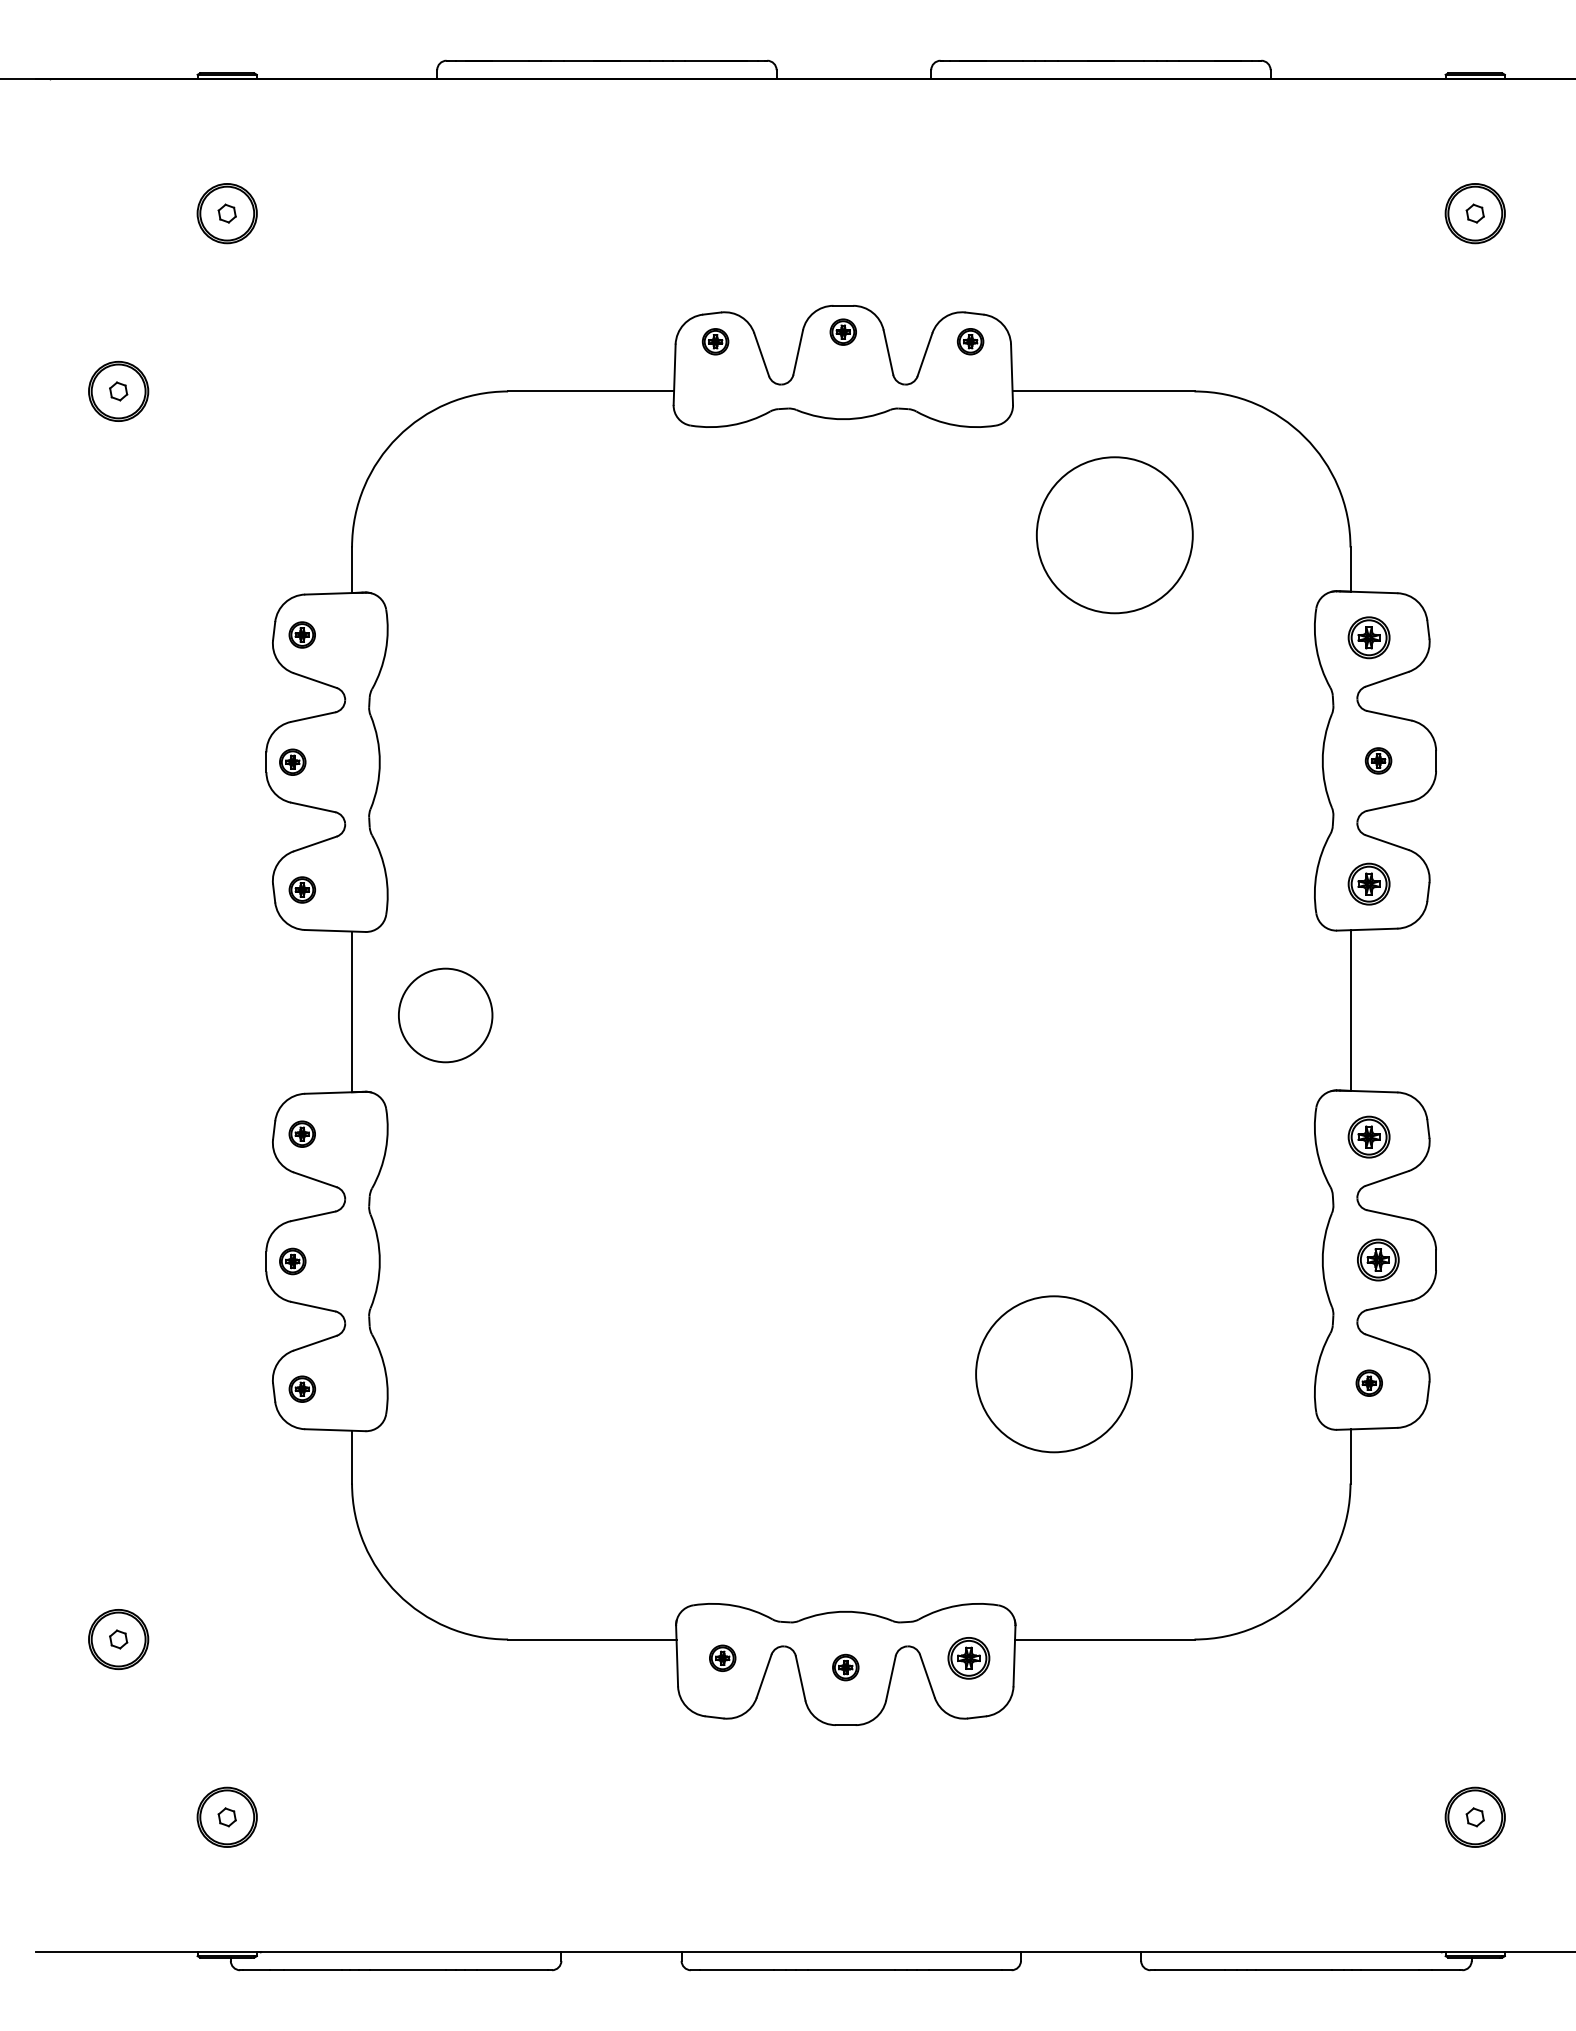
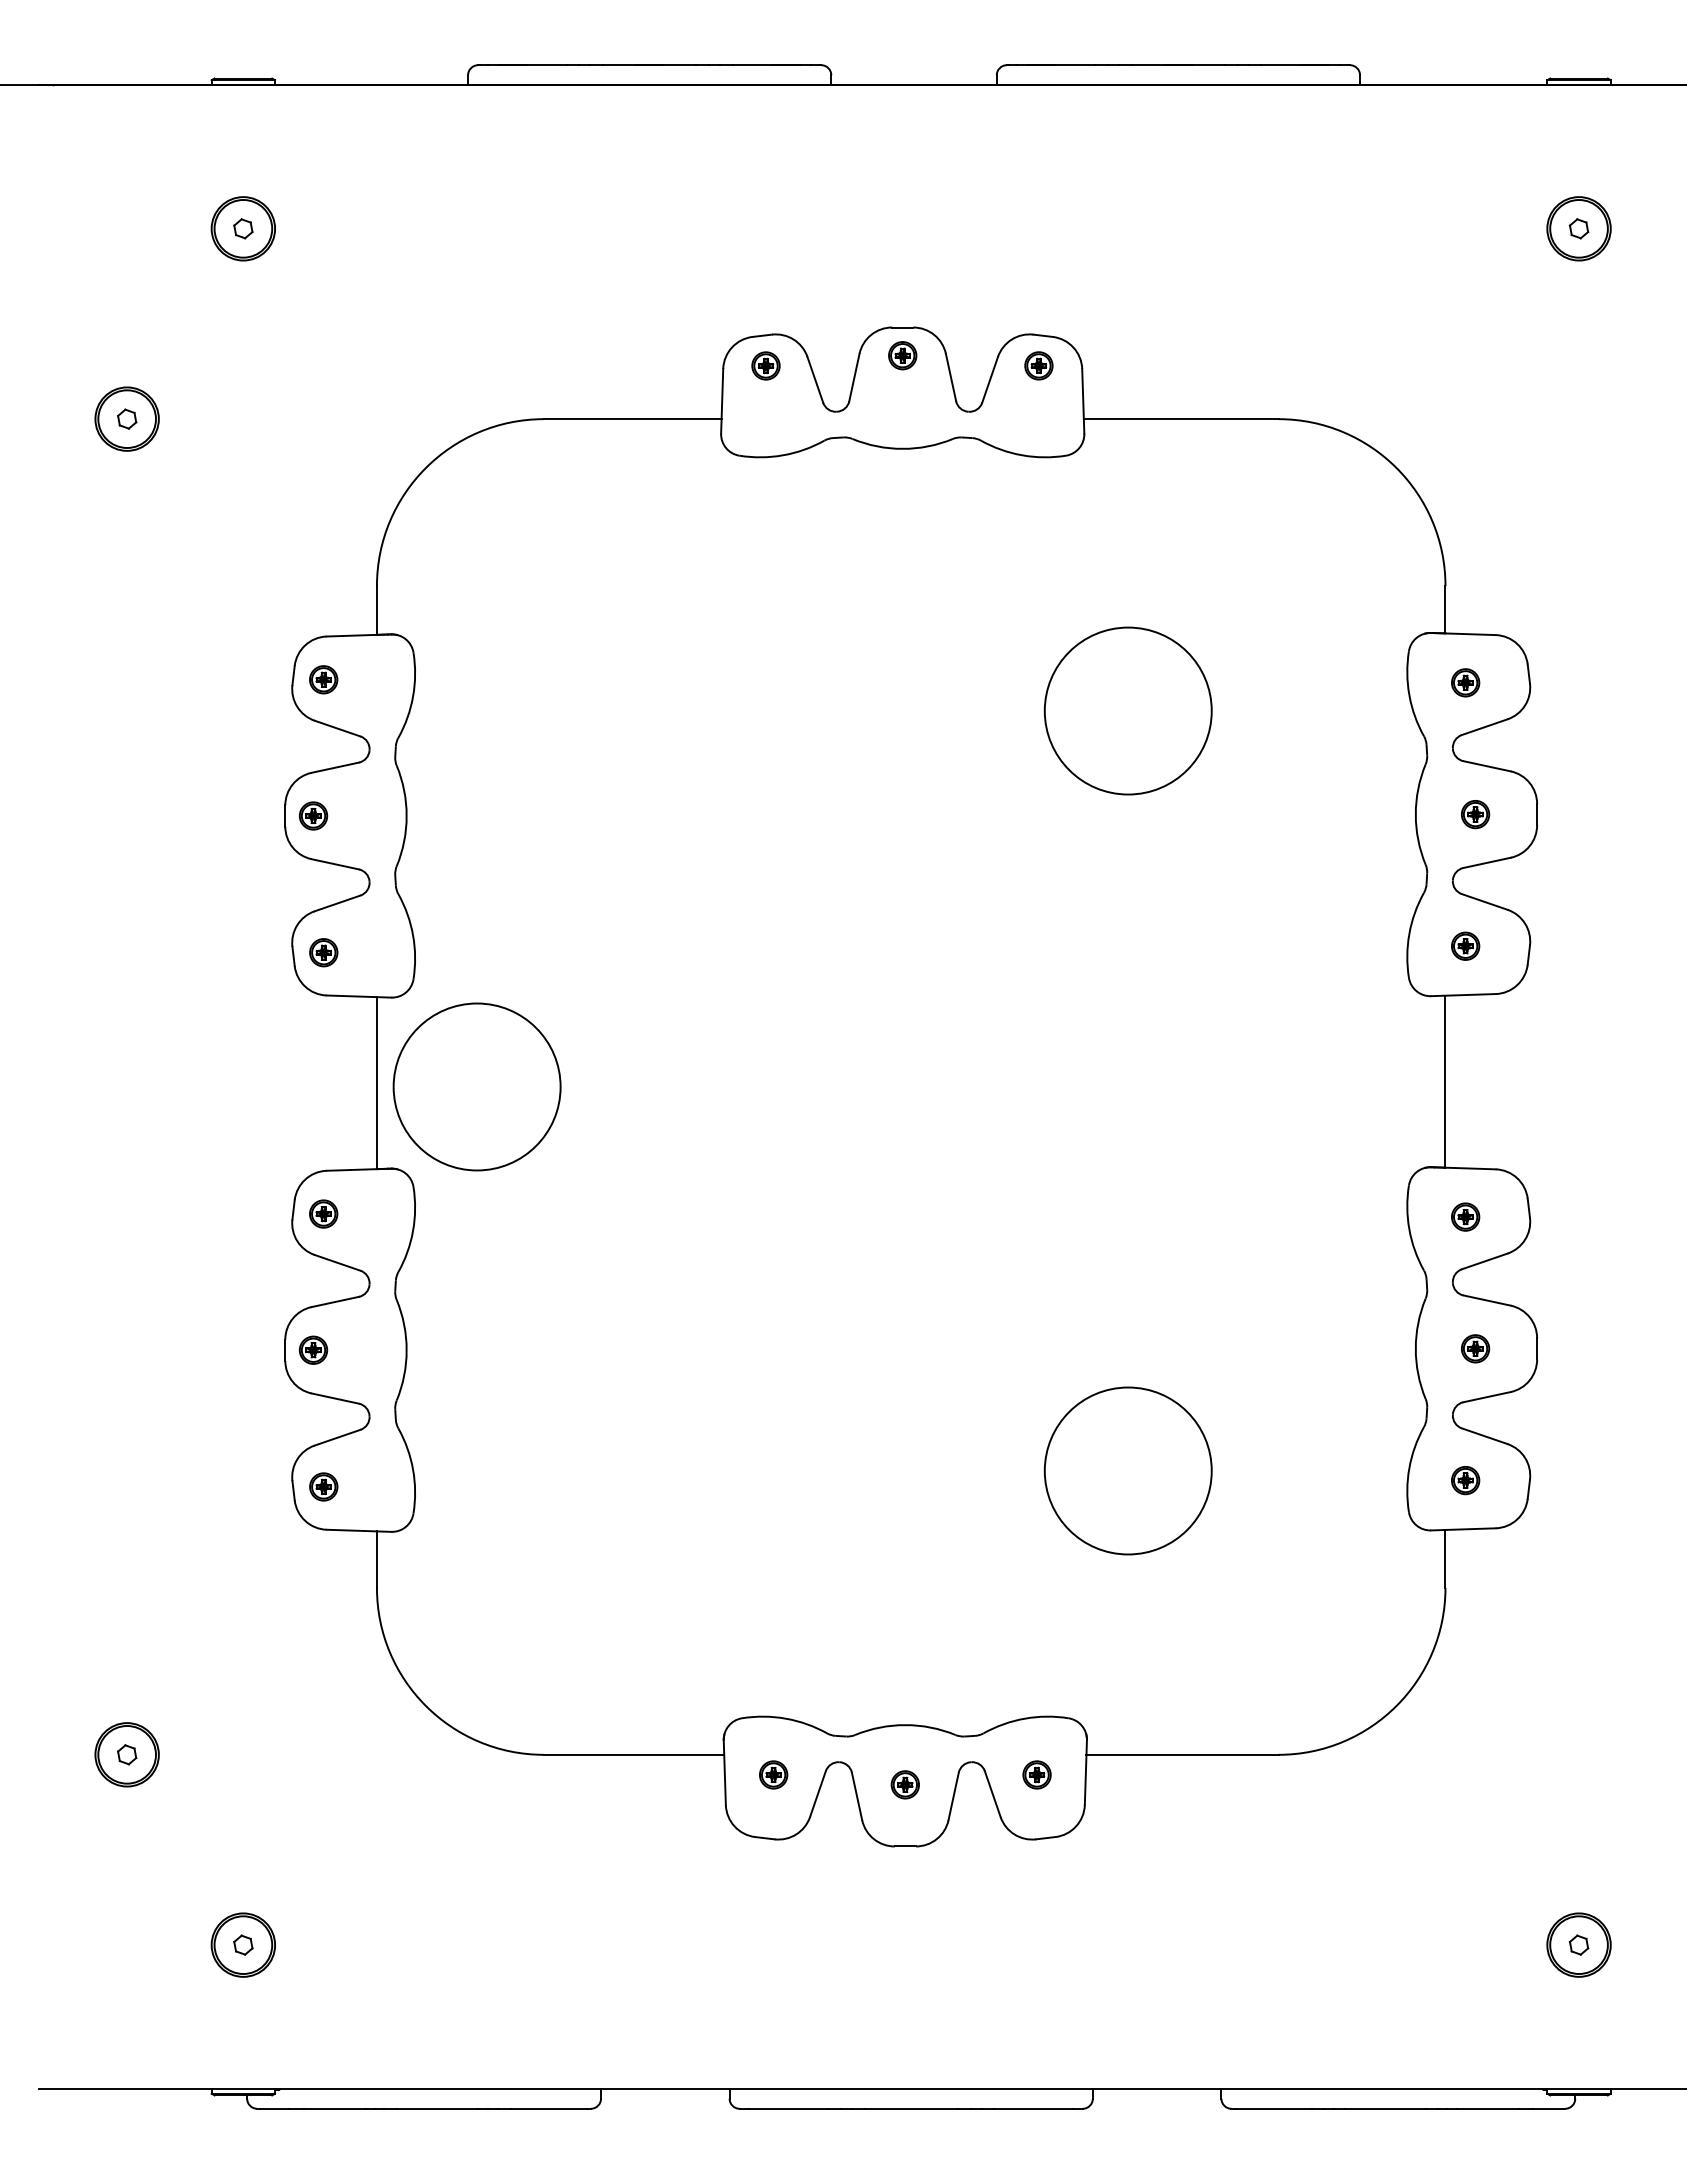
circle: (1114, 534) -> (1127, 710), moved
part: (1369, 637) -> (1465, 682), size x0.62
part: (1369, 883) -> (1465, 945), size x0.62
circle: (445, 1015) -> (476, 1086), size x1.67
part: (1369, 1136) -> (1465, 1216), size x0.62
part: (1378, 1259) -> (1475, 1348), size x0.62
part: (968, 1657) -> (1036, 1774), size x0.62

